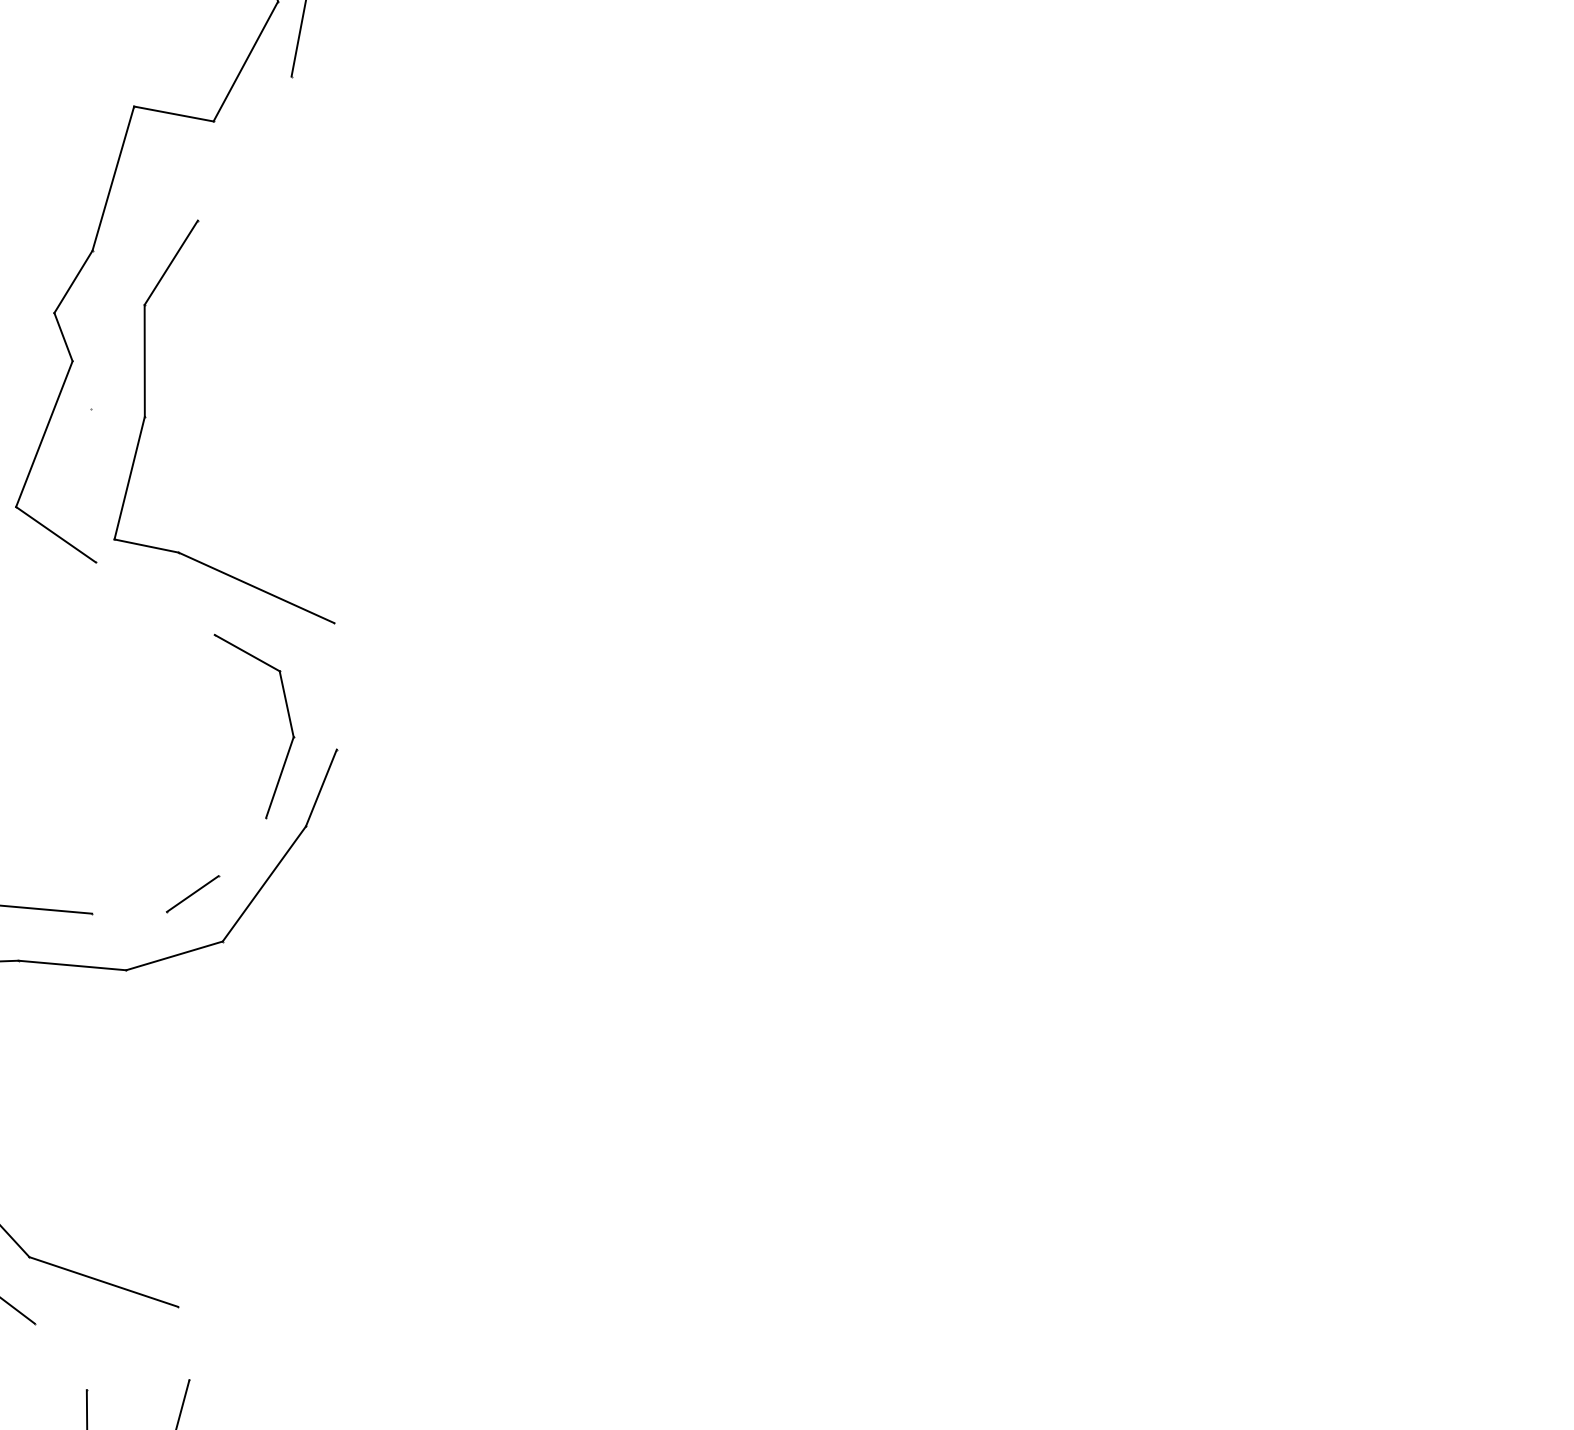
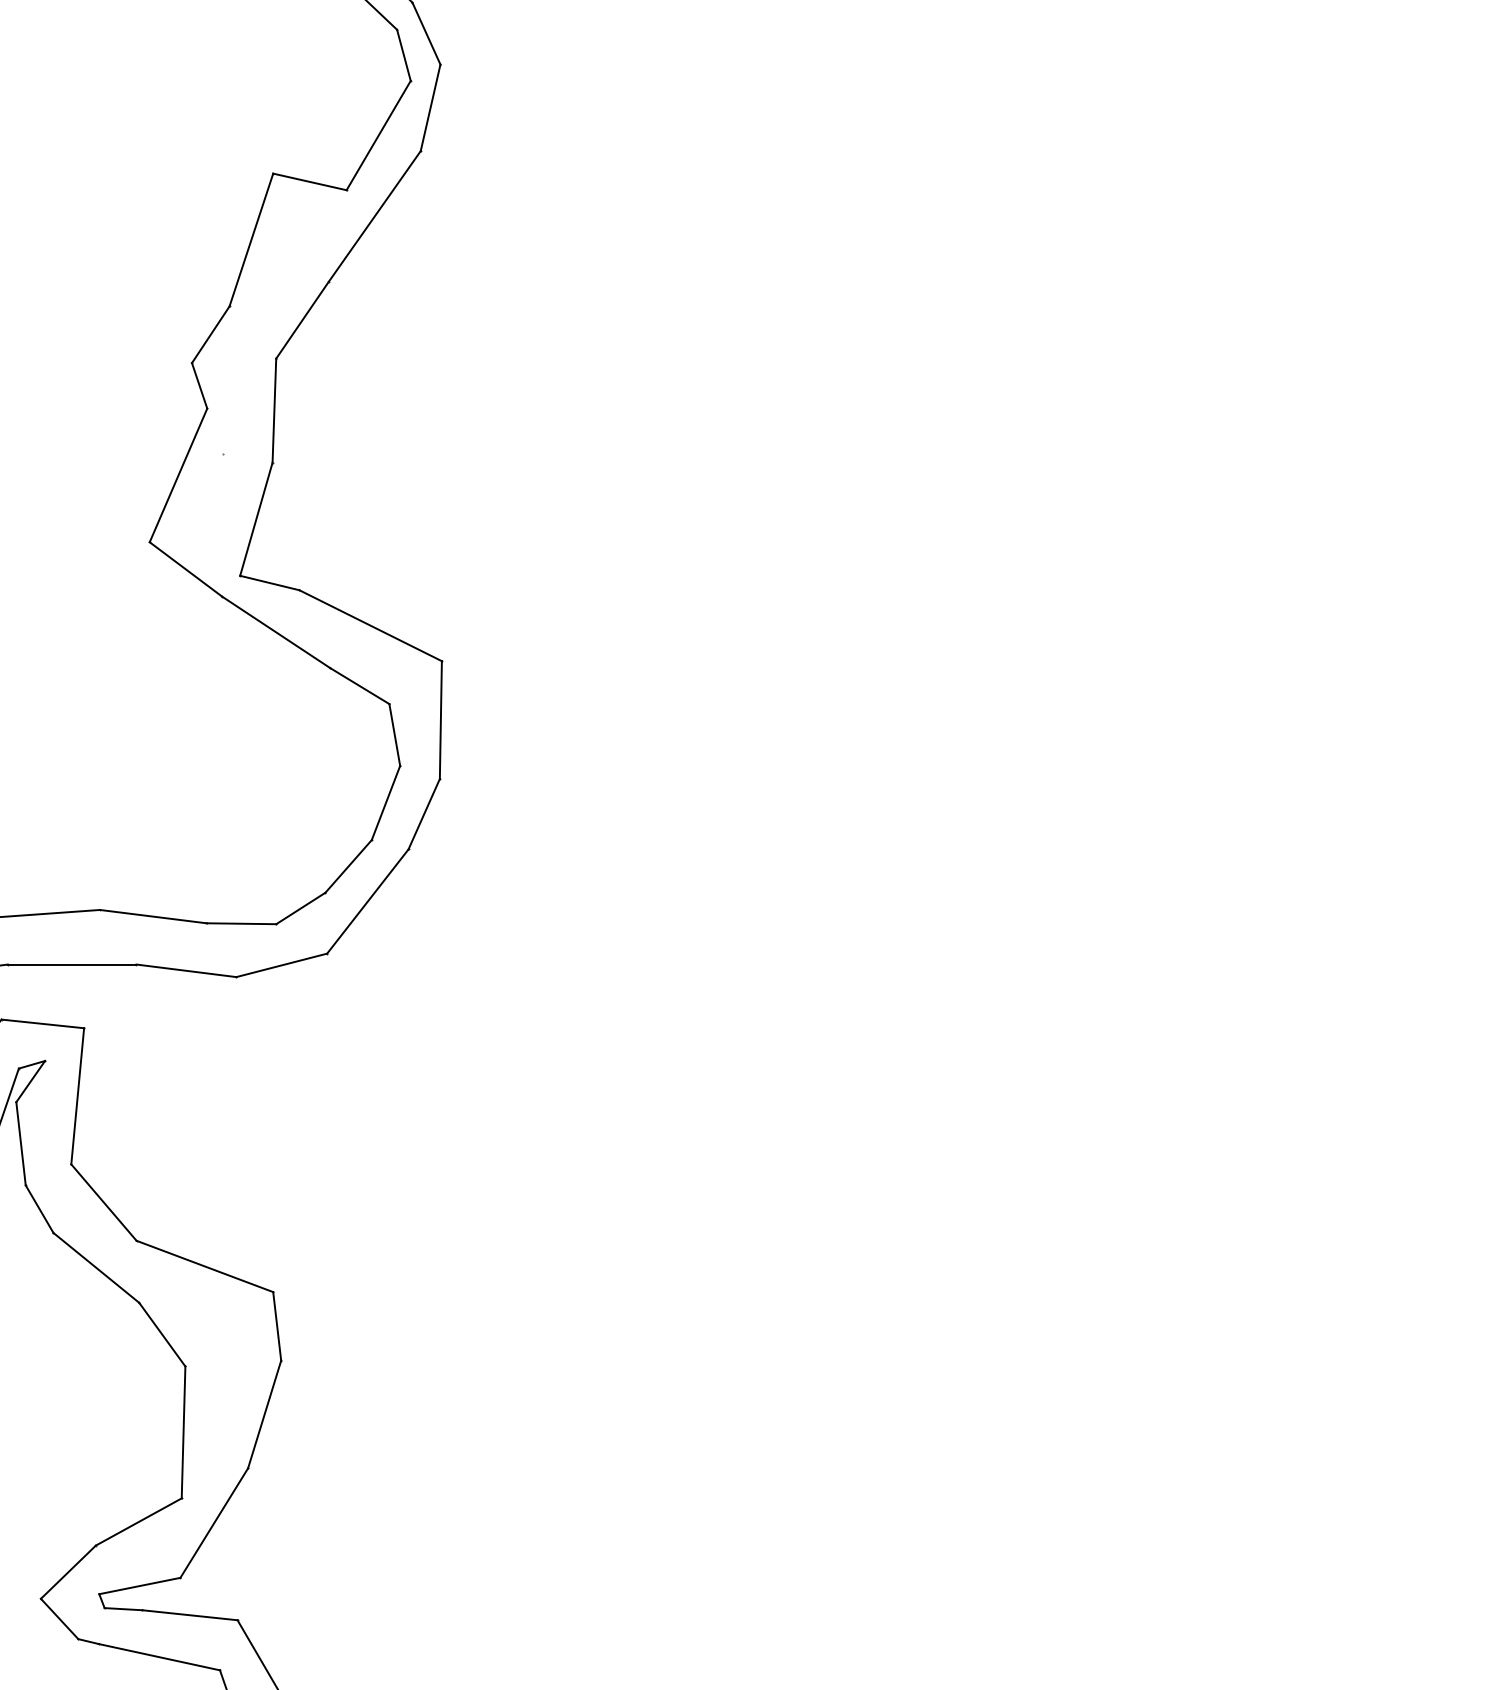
line: (244, 148) -> (374, 216), added
line: (155, 598) -> (276, 632), added
line: (335, 685) -> (440, 719), added
line: (242, 847) -> (348, 866), added
line: (129, 912) -> (241, 923), added
line: (184, 1343) -> (277, 1326), added
line: (61, 1356) -> (162, 1334), added

